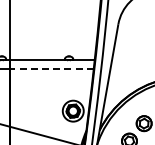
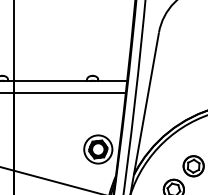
line: (52, 68) -> (70, 92), dashed -> solid

